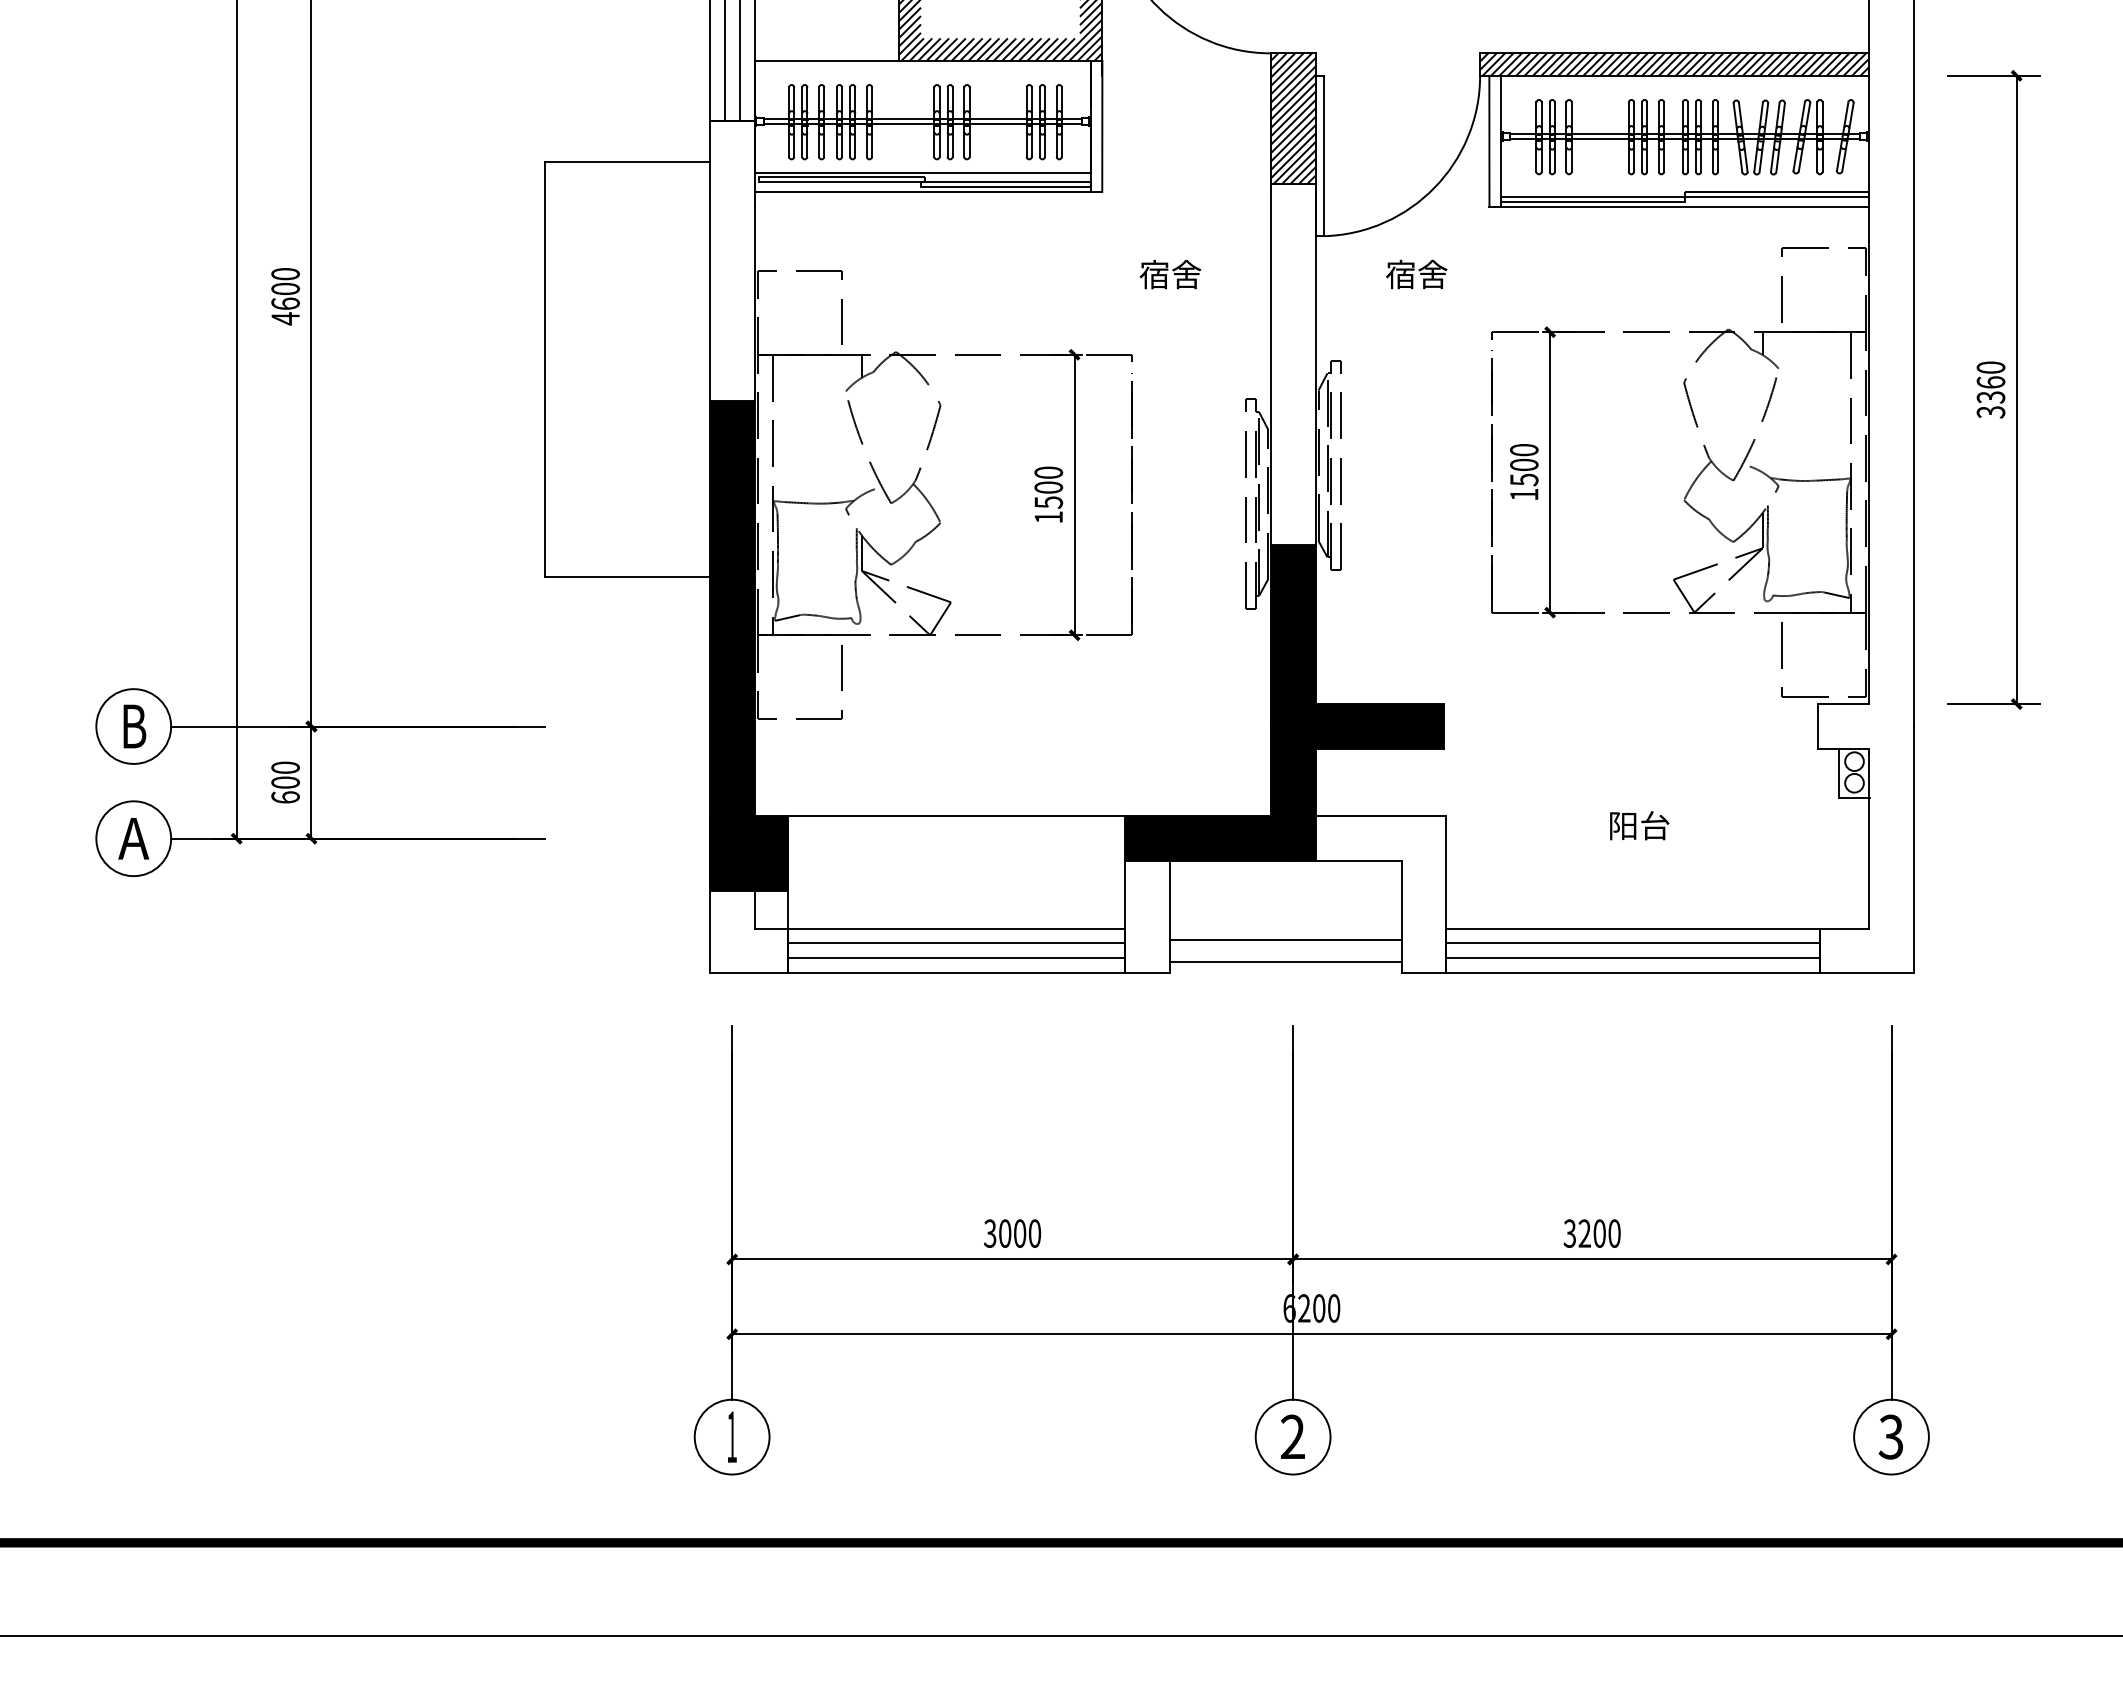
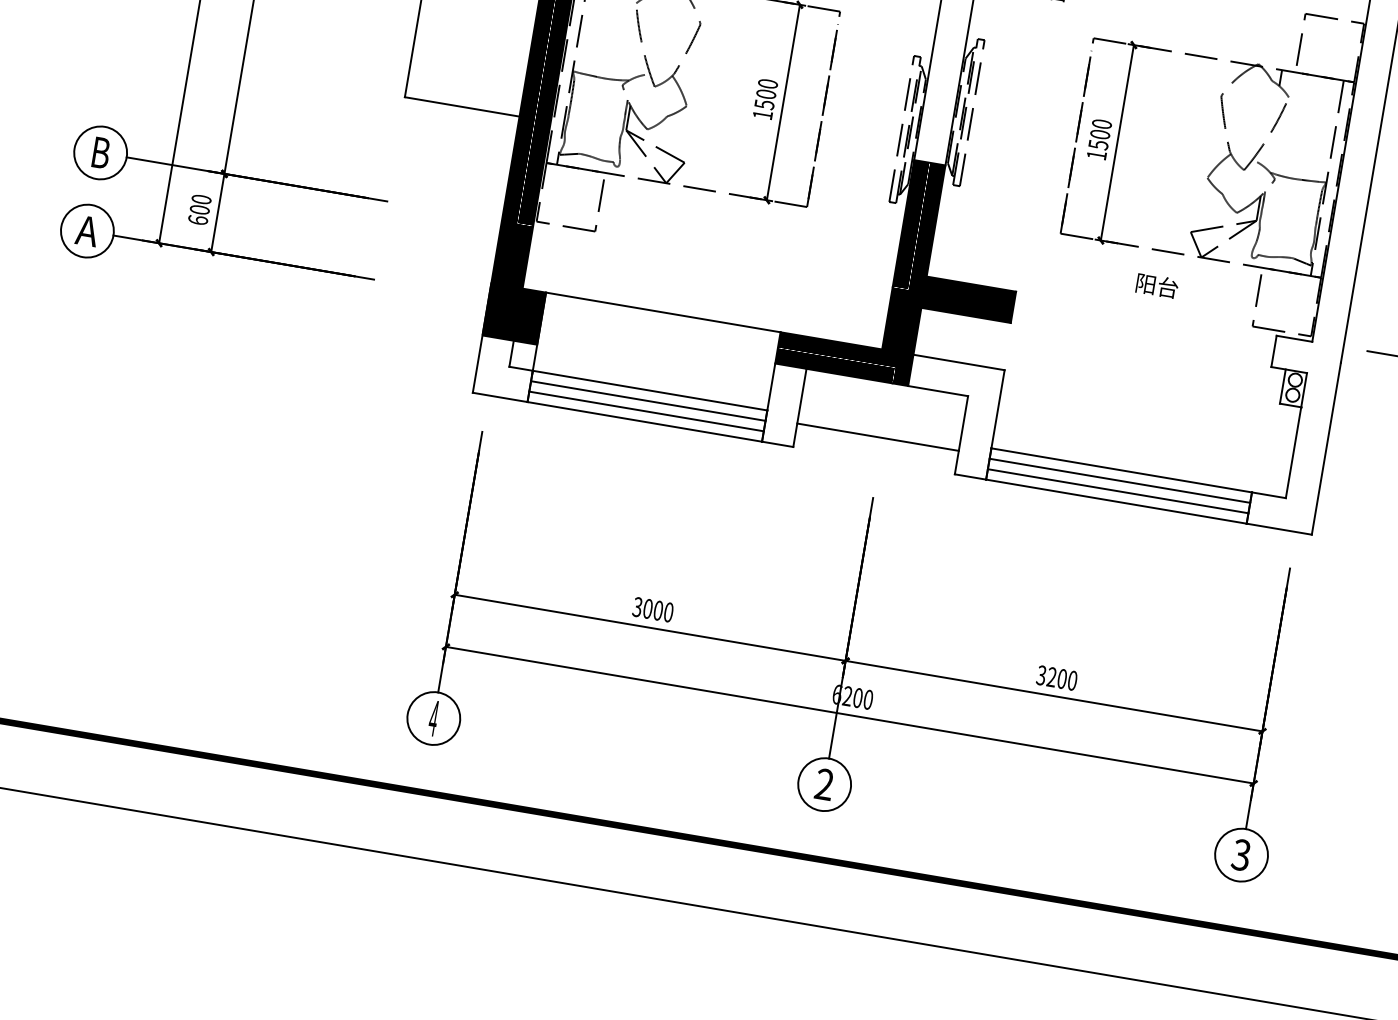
text: (1639, 825) -> (1157, 285), moved
line: (1285, 962) -> (875, 453), removed
text: (731, 1436) -> (433, 718), 1 -> 4

